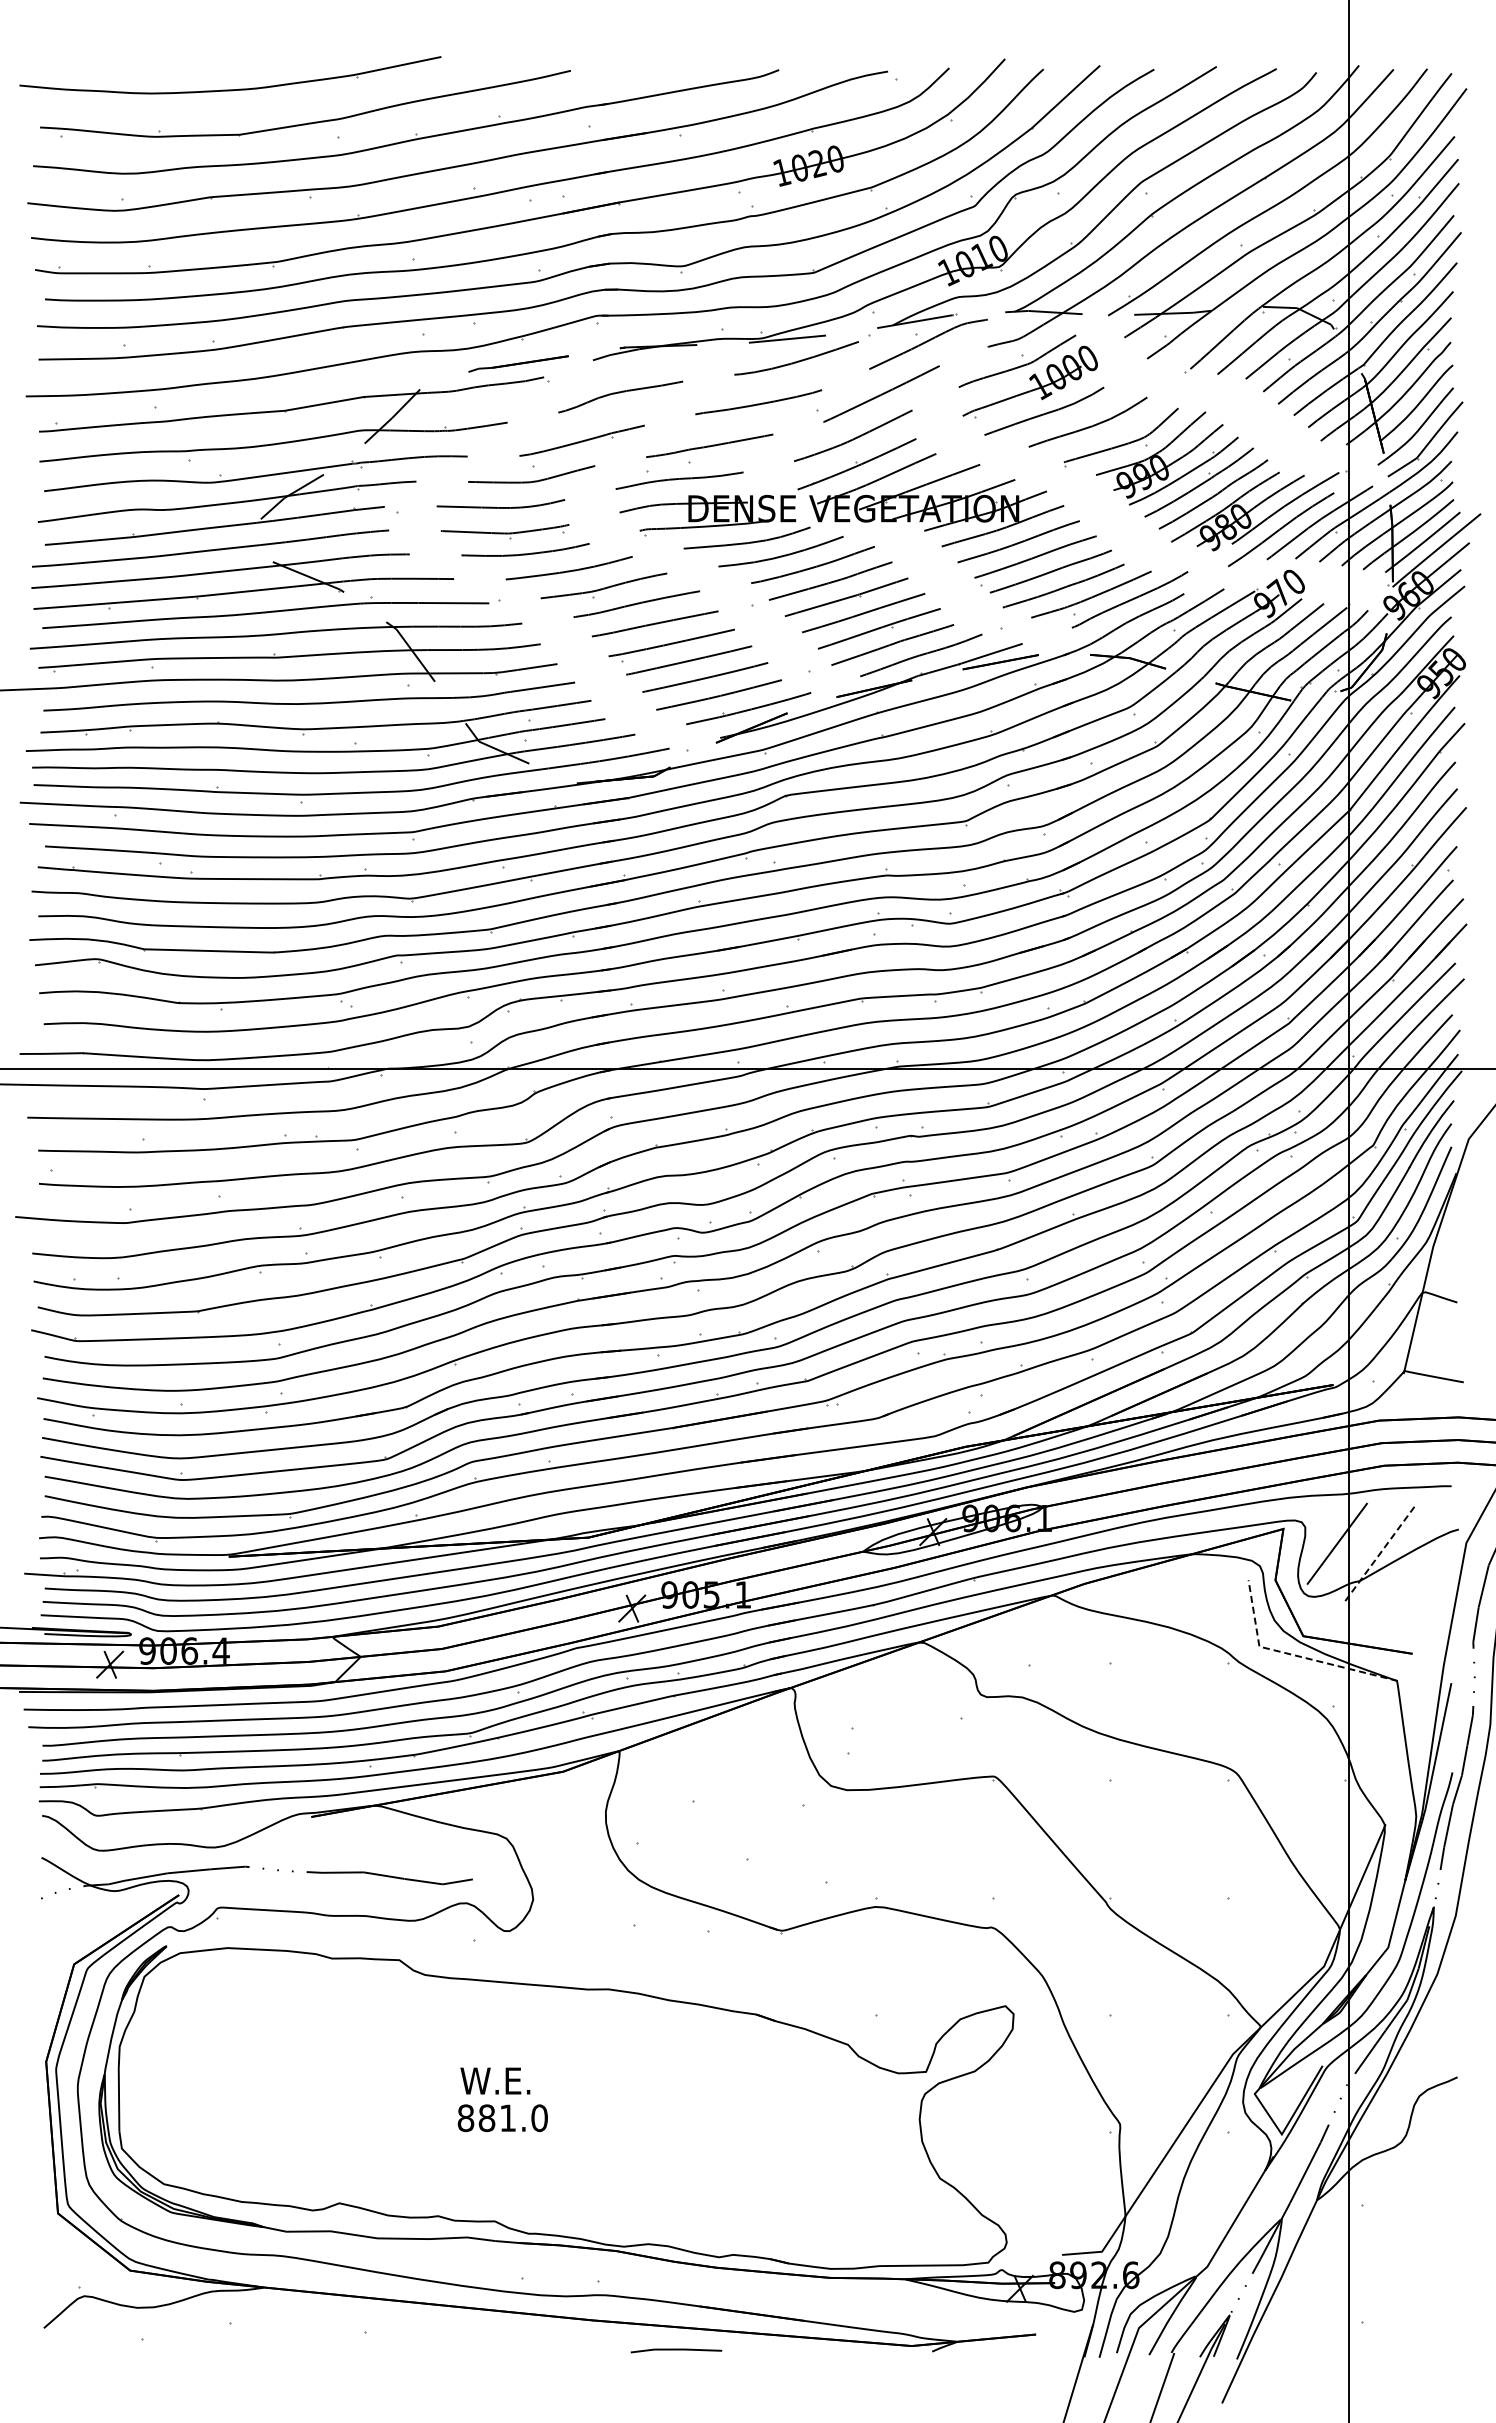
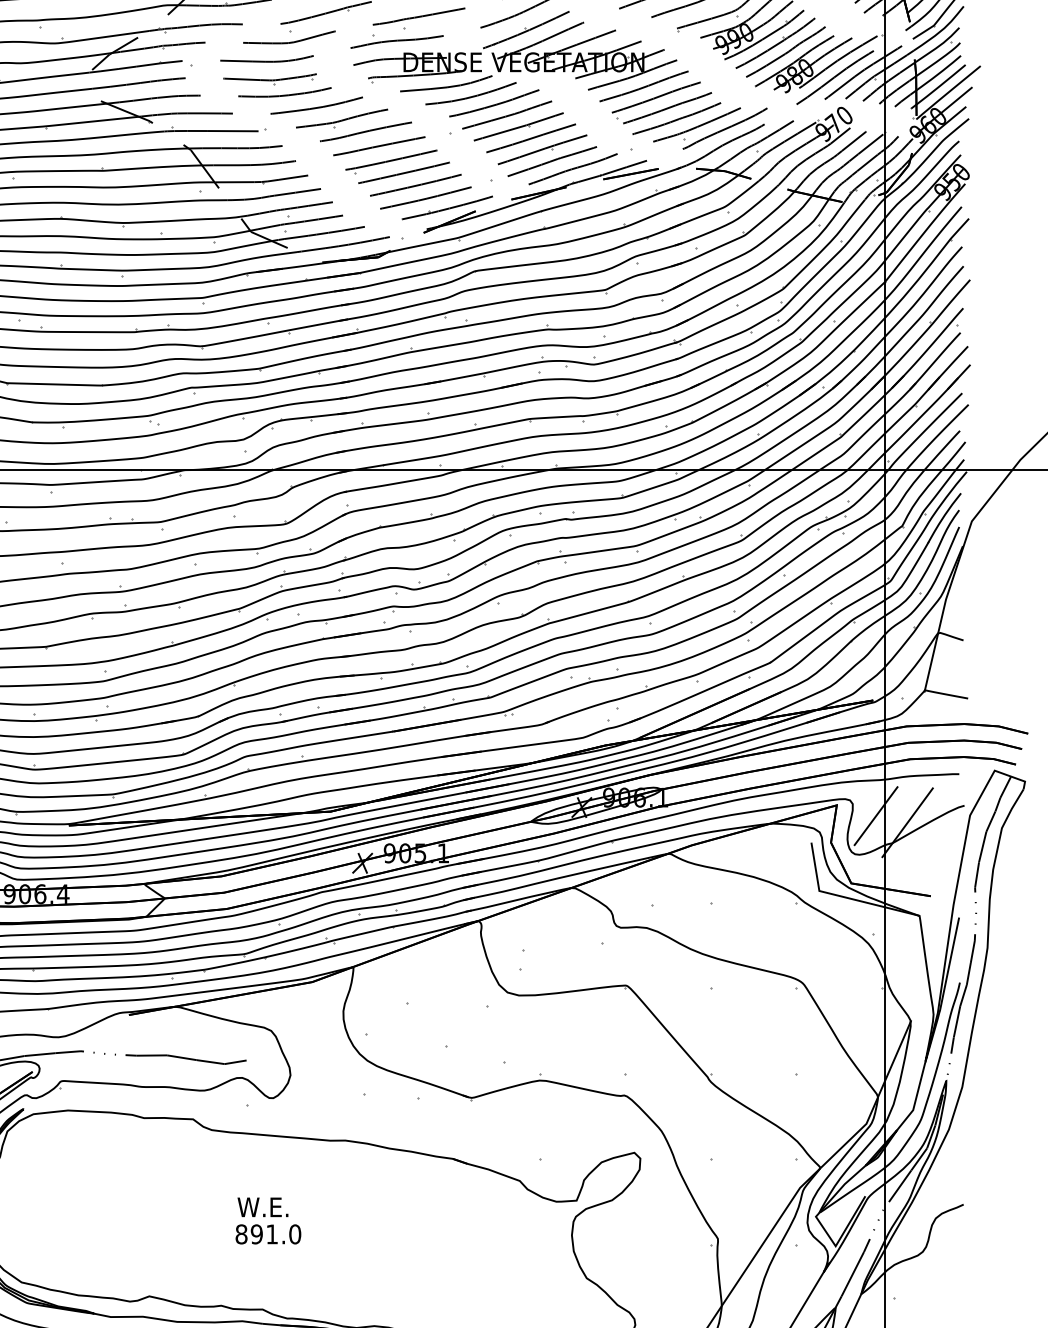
line: (1380, 1552) -> (907, 822), dashed -> solid
line: (1295, 1655) -> (845, 897), dashed -> solid
text: (486, 2118) -> (256, 1234), 881.0 -> 891.0

